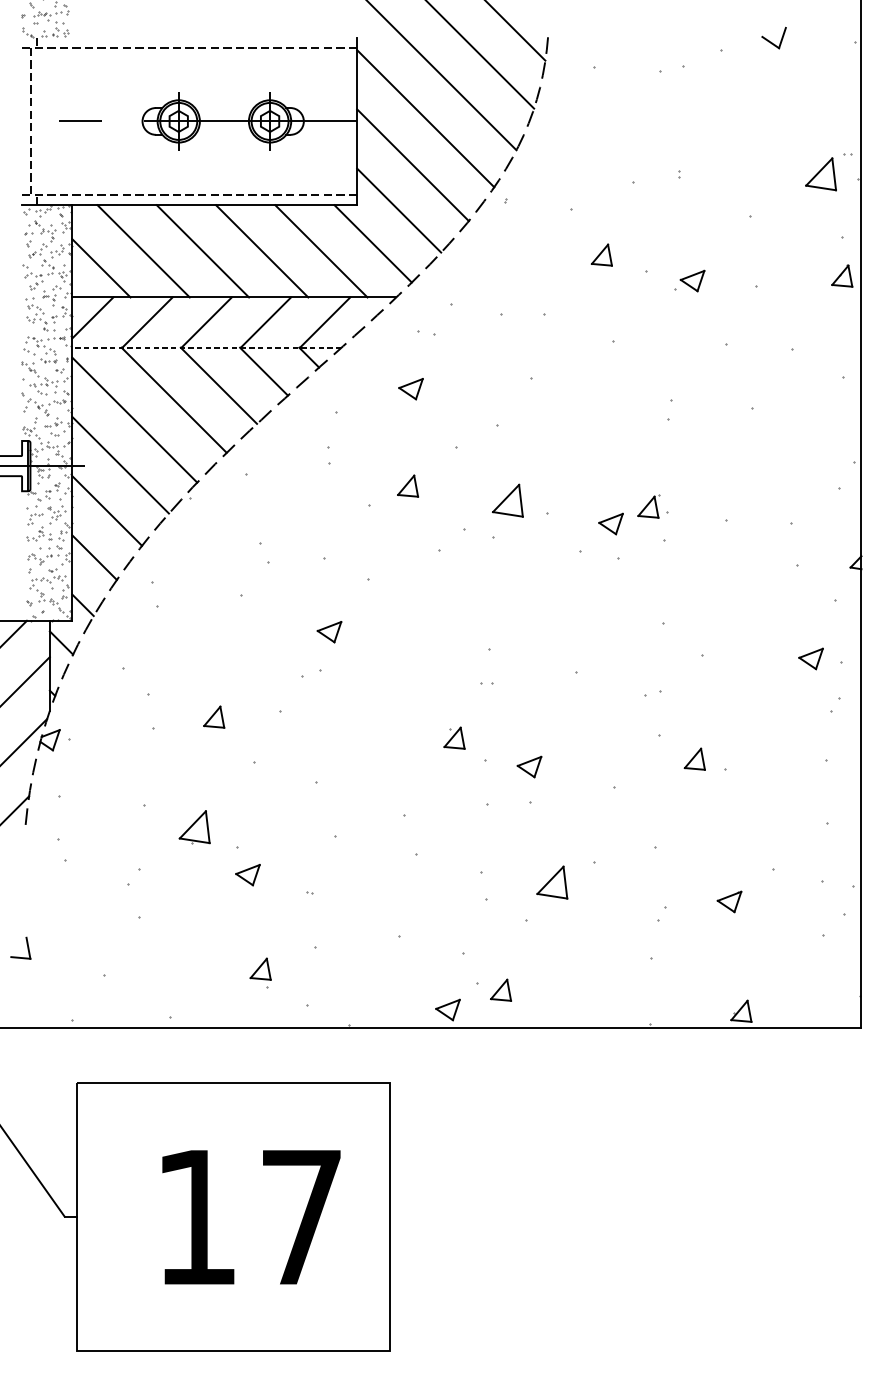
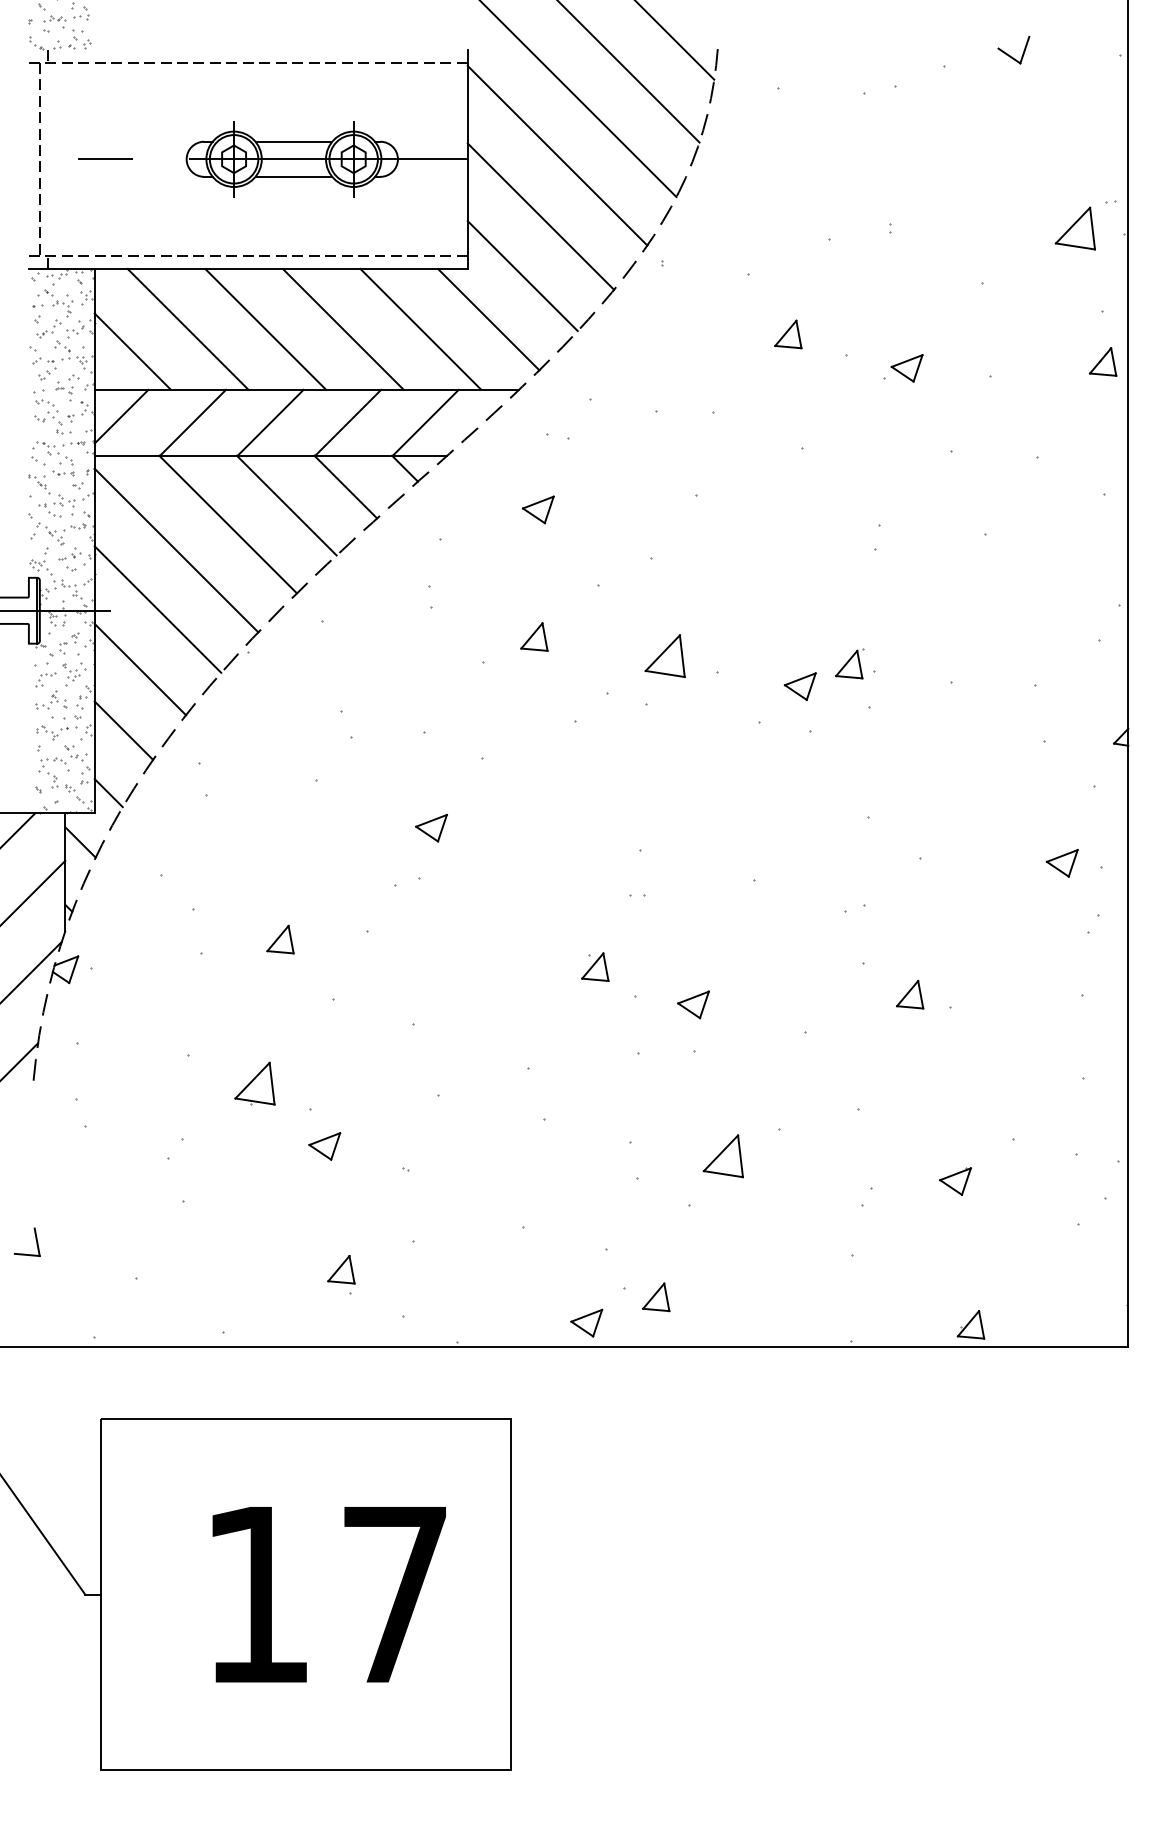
line: (224, 107) -> (293, 141), added
line: (224, 134) -> (293, 176), added
line: (206, 347) -> (270, 455), dashed -> solid

